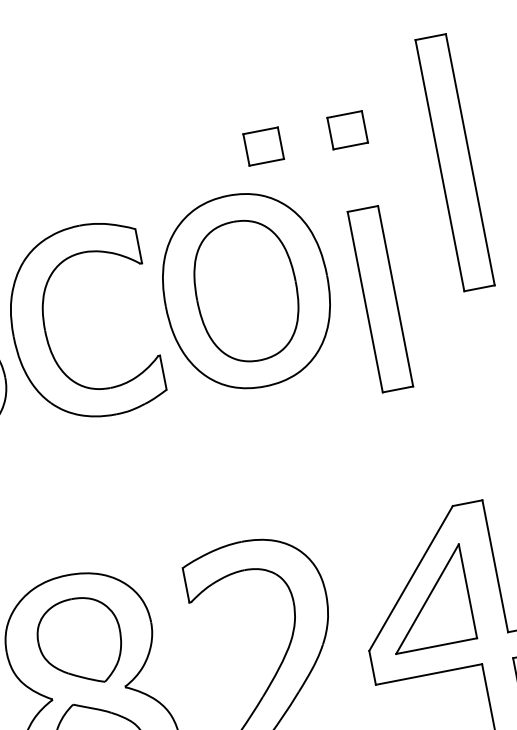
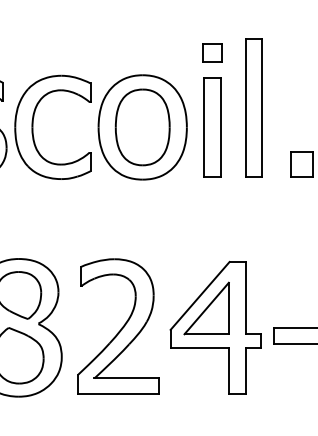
part: (263, 145) -> (166, 52), removed
part: (453, 161) -> (253, 107), moved
part: (380, 299) -> (212, 127), moved

